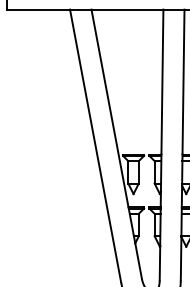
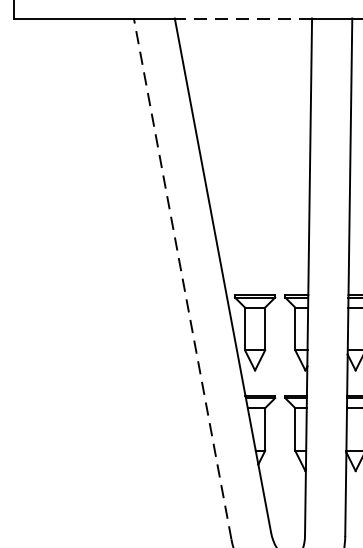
line: (127, 9) -> (243, 18), solid -> dashed
line: (95, 146) -> (182, 279), solid -> dashed

